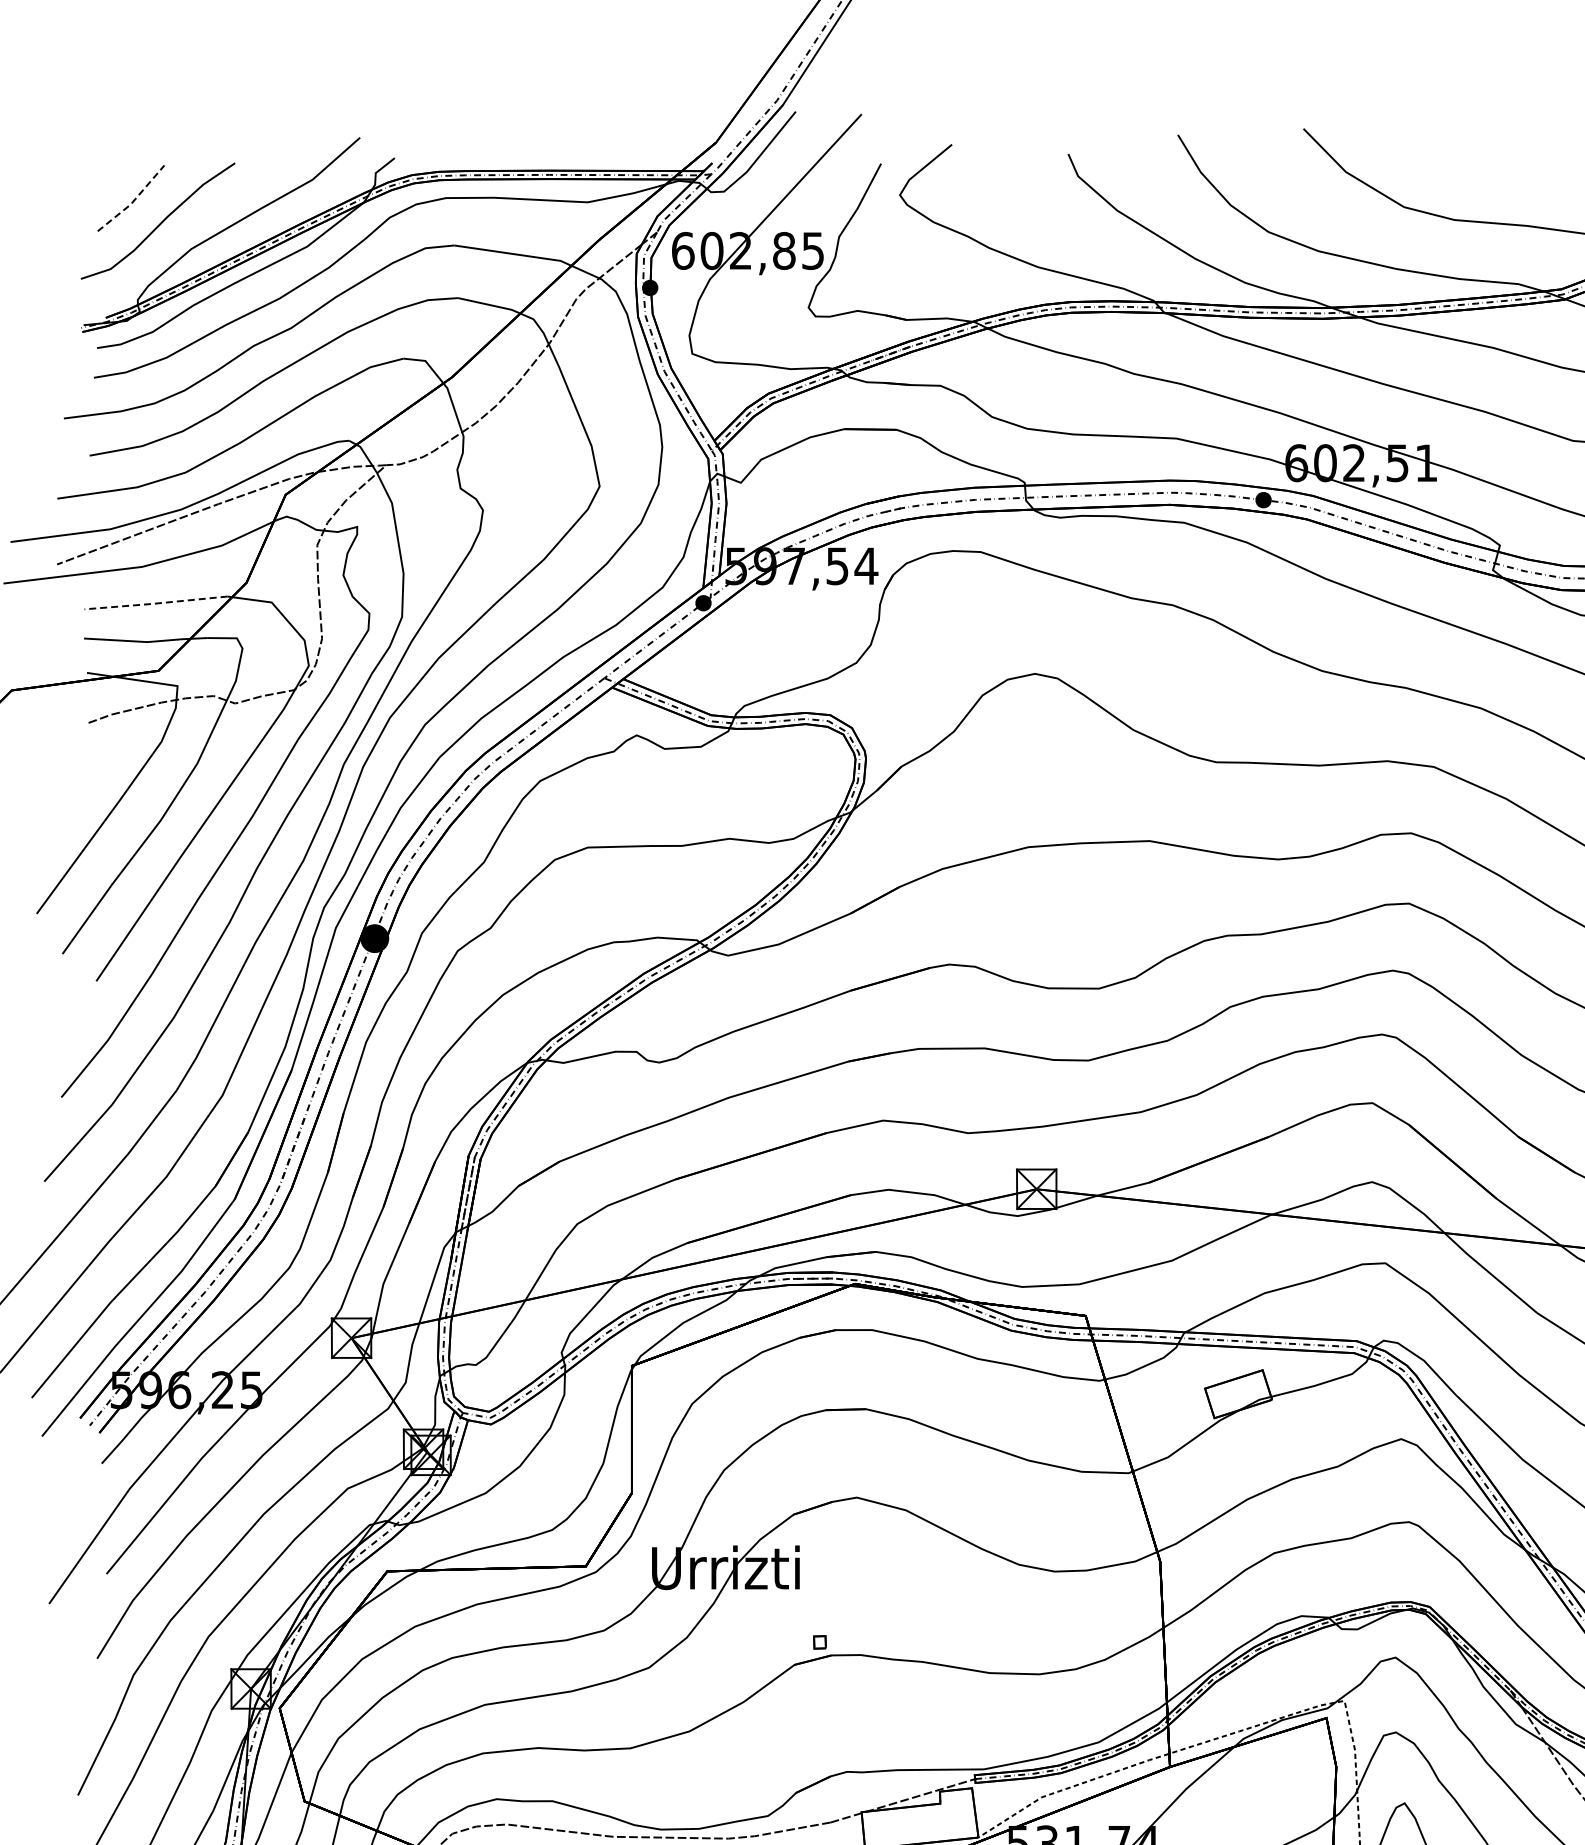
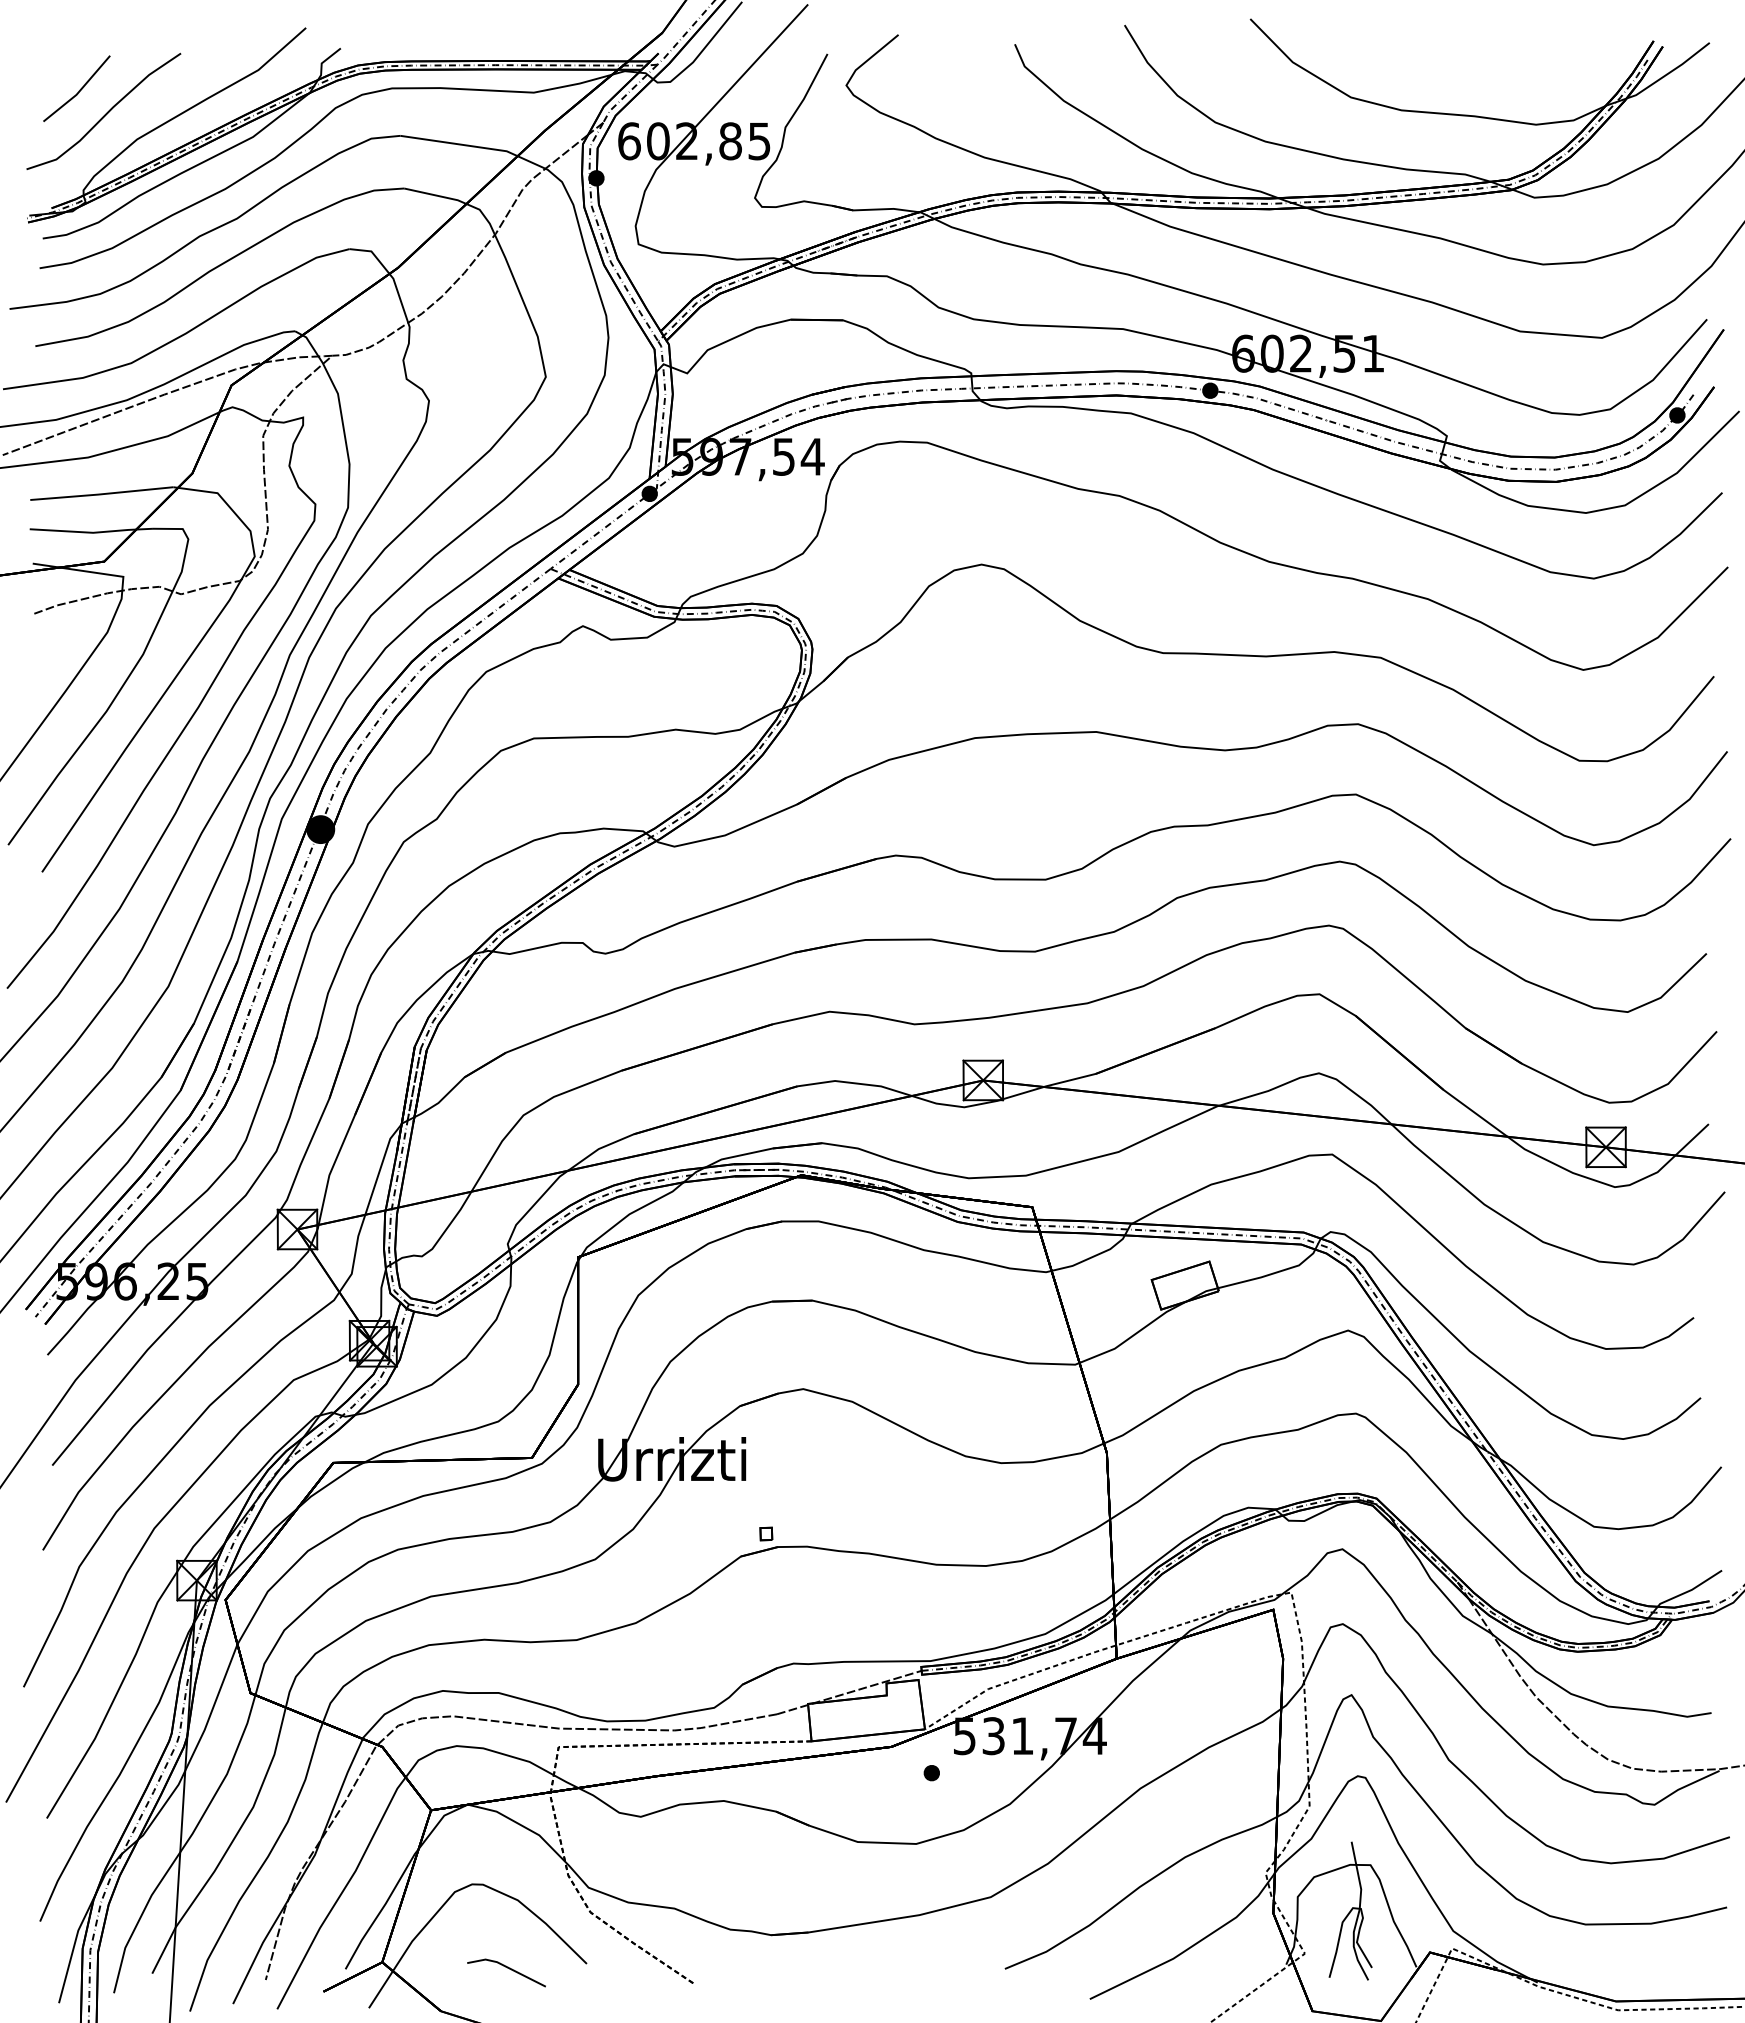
line: (133, 201) -> (79, 91), dashed -> solid
line: (155, 603) -> (101, 494), dashed -> solid

